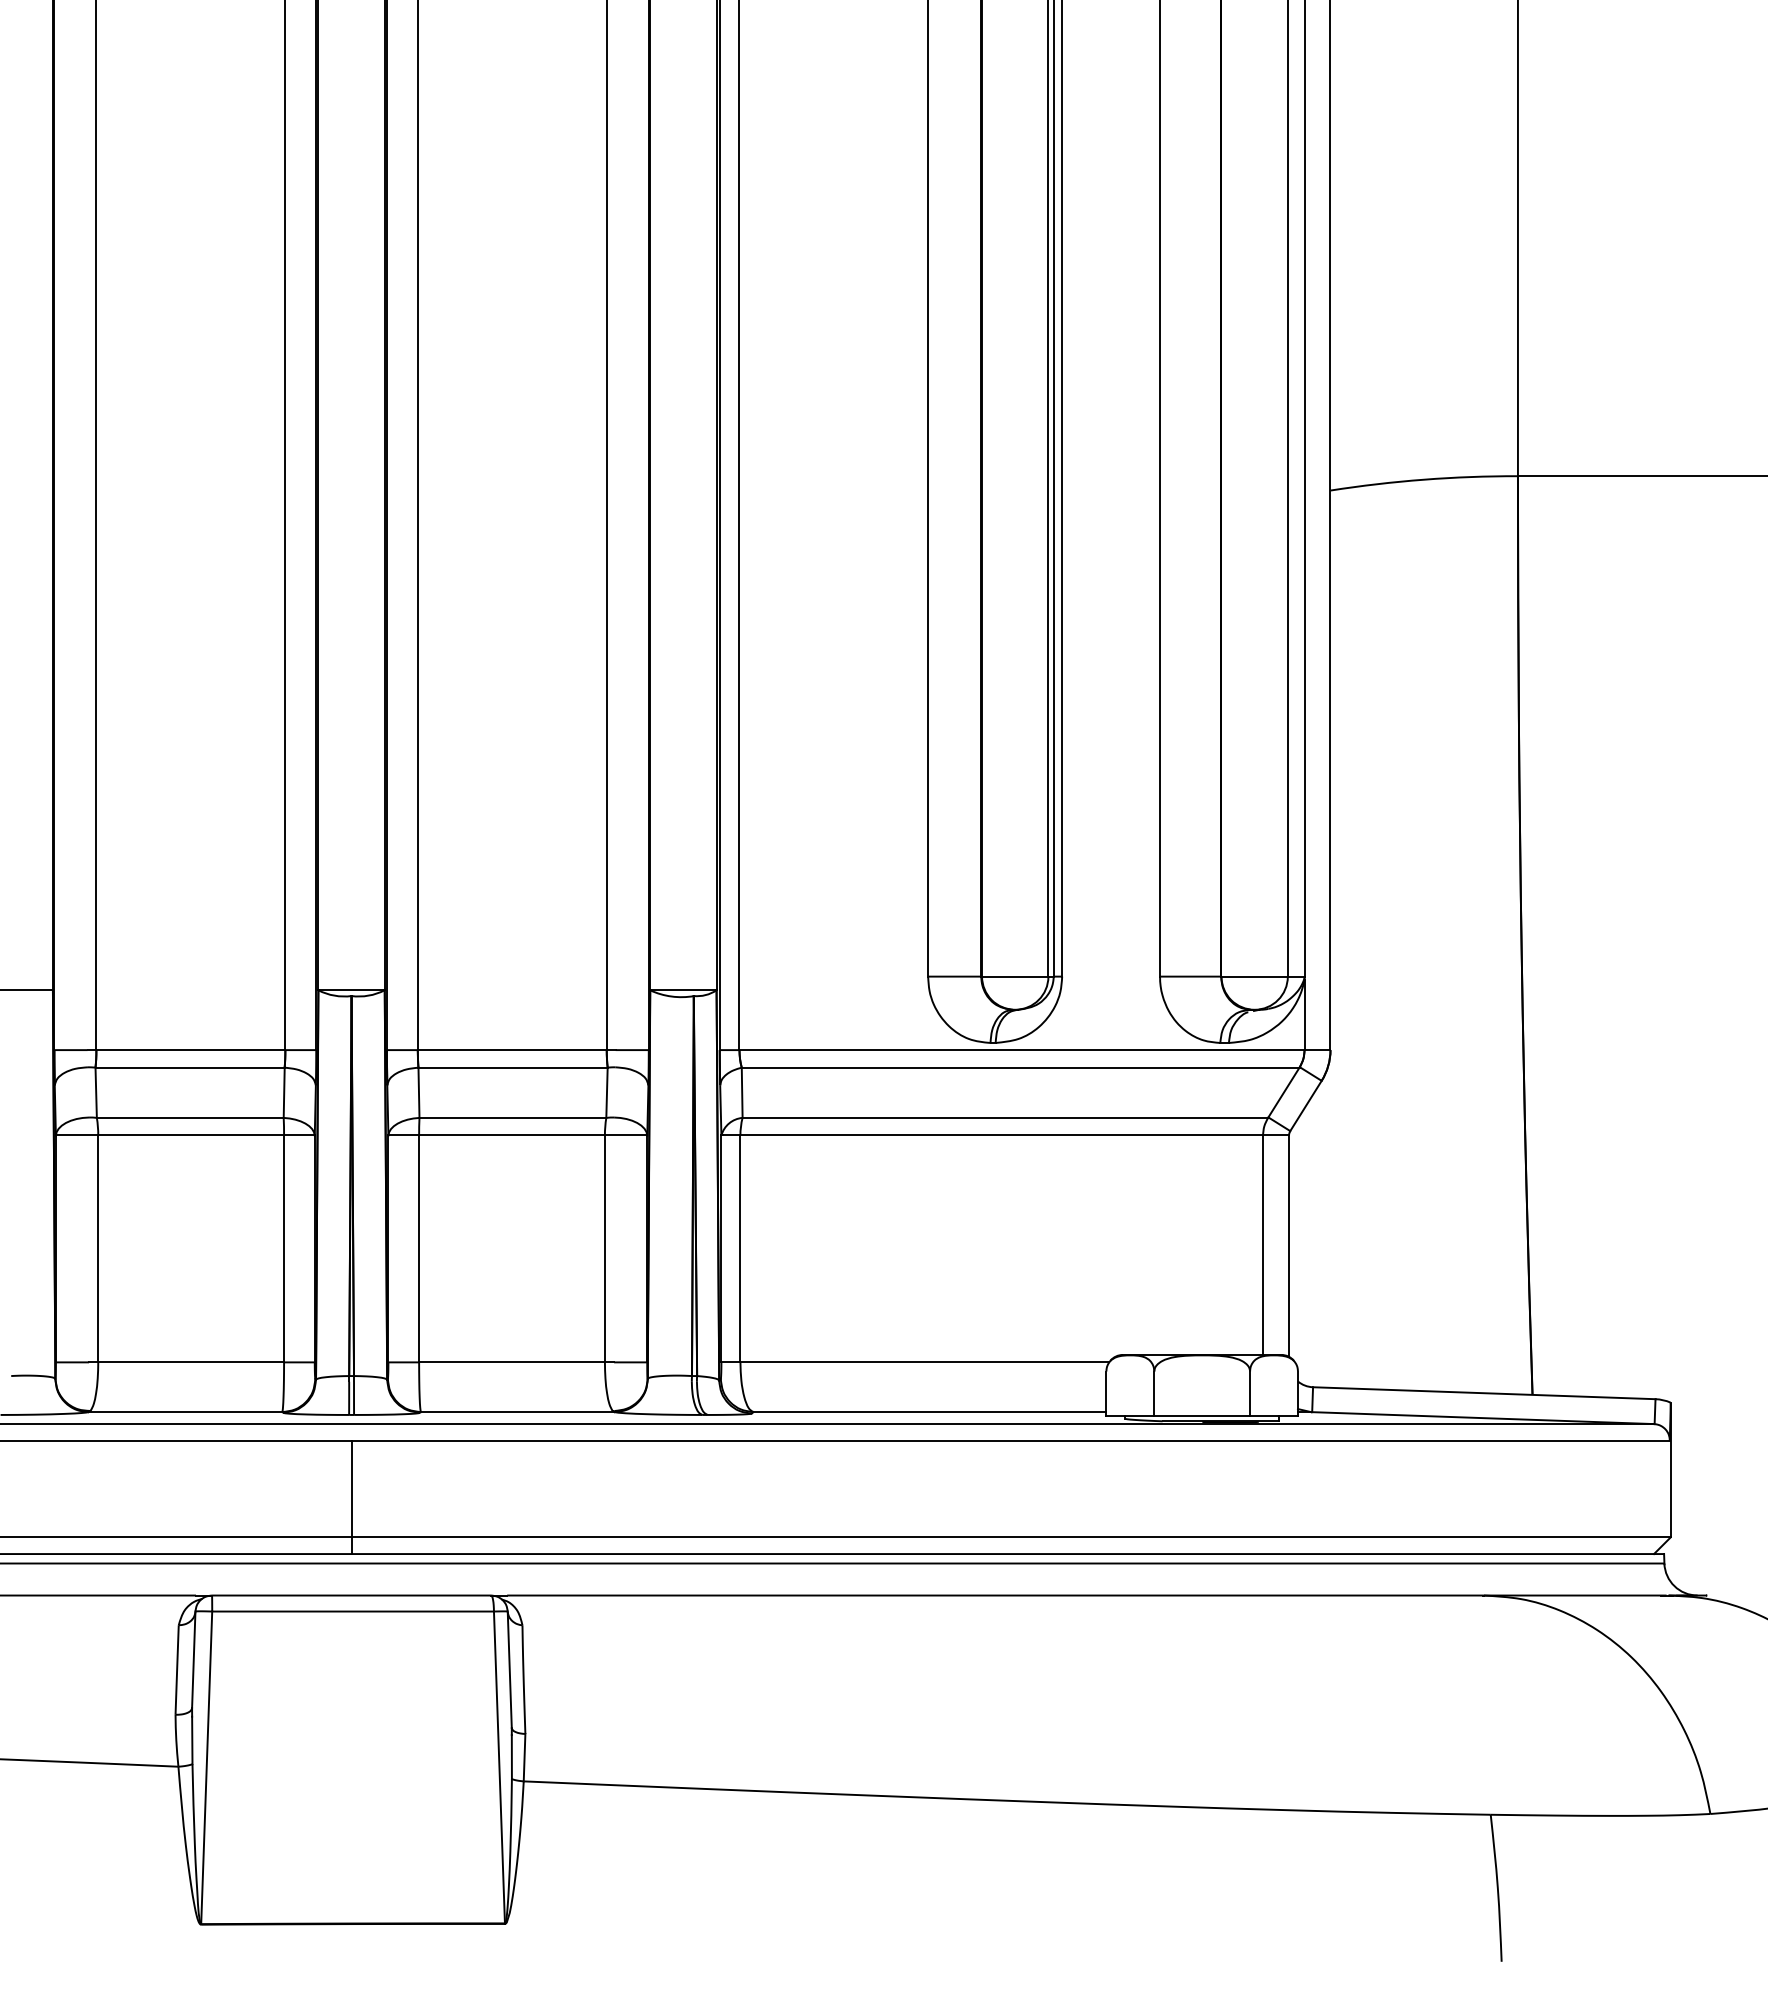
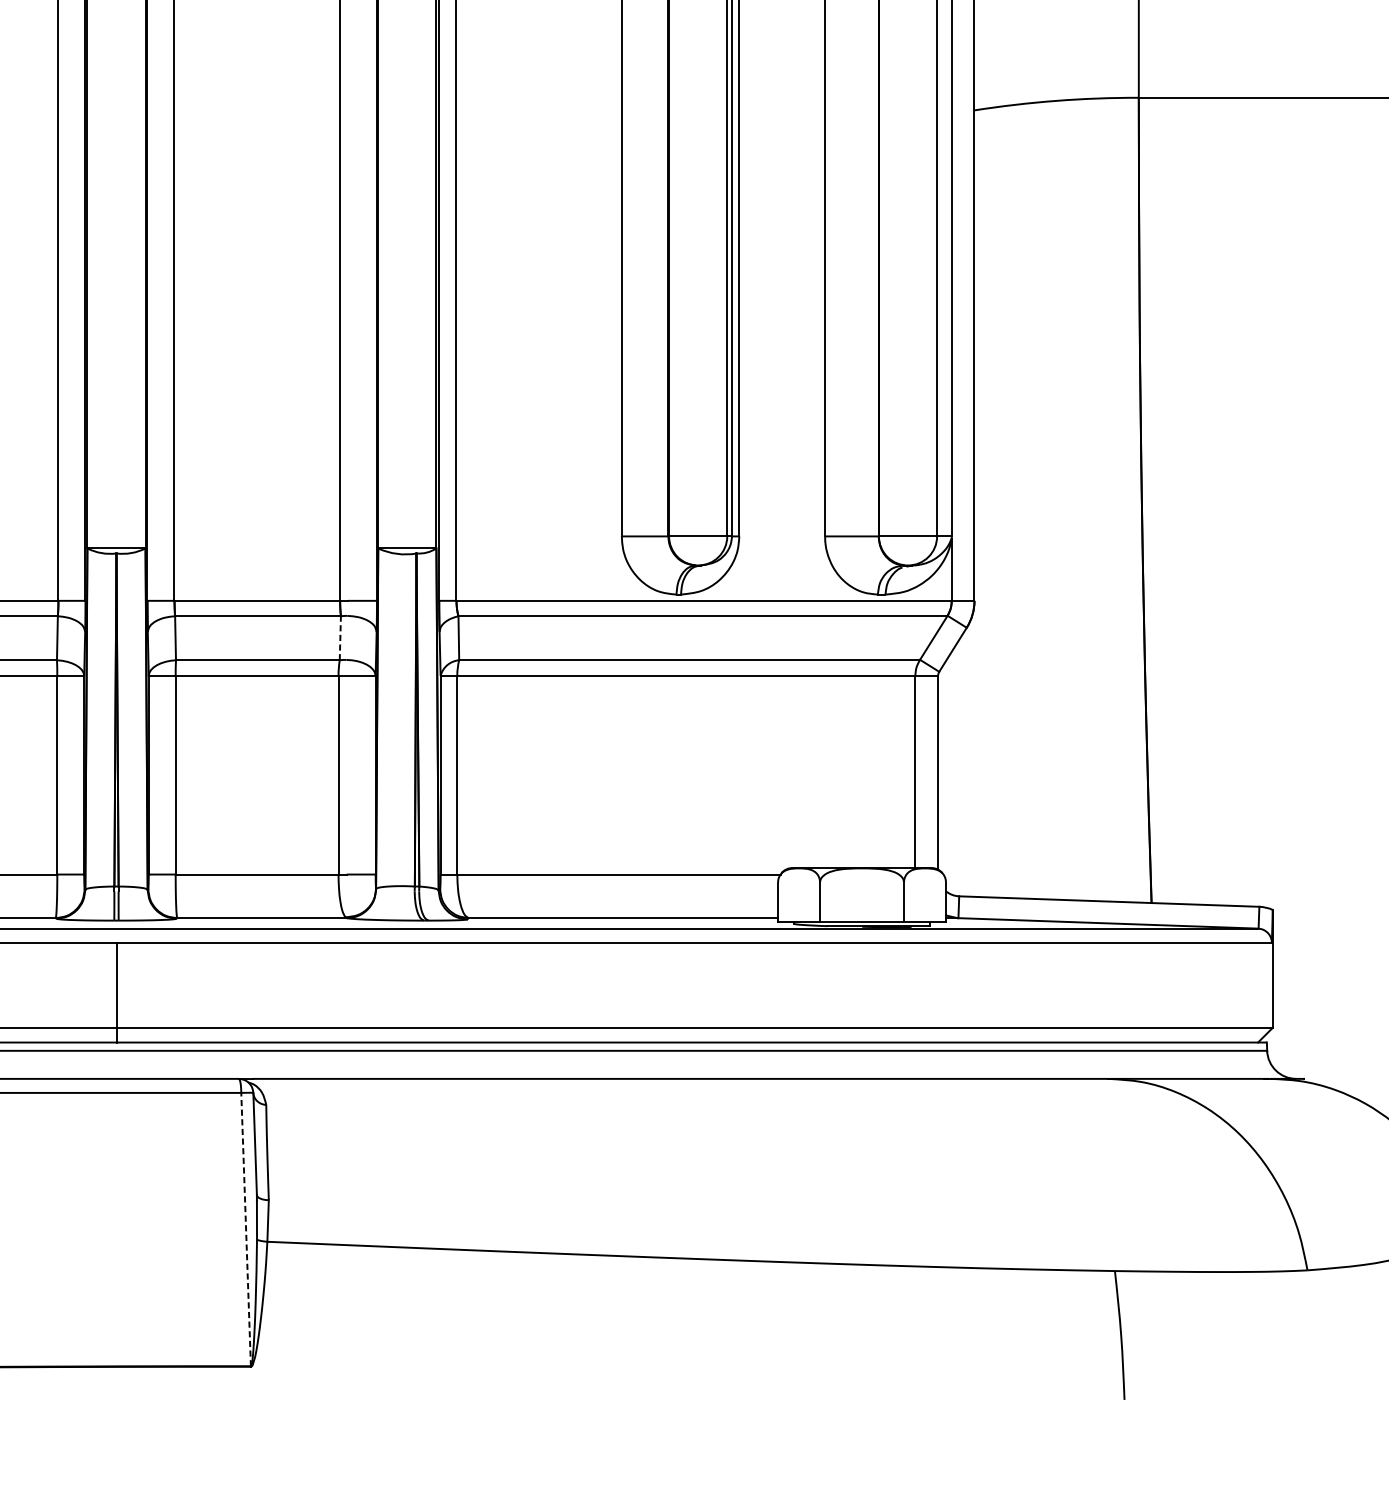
line: (607, 1092) -> (340, 637), solid -> dashed
line: (499, 1766) -> (246, 1228), solid -> dashed

